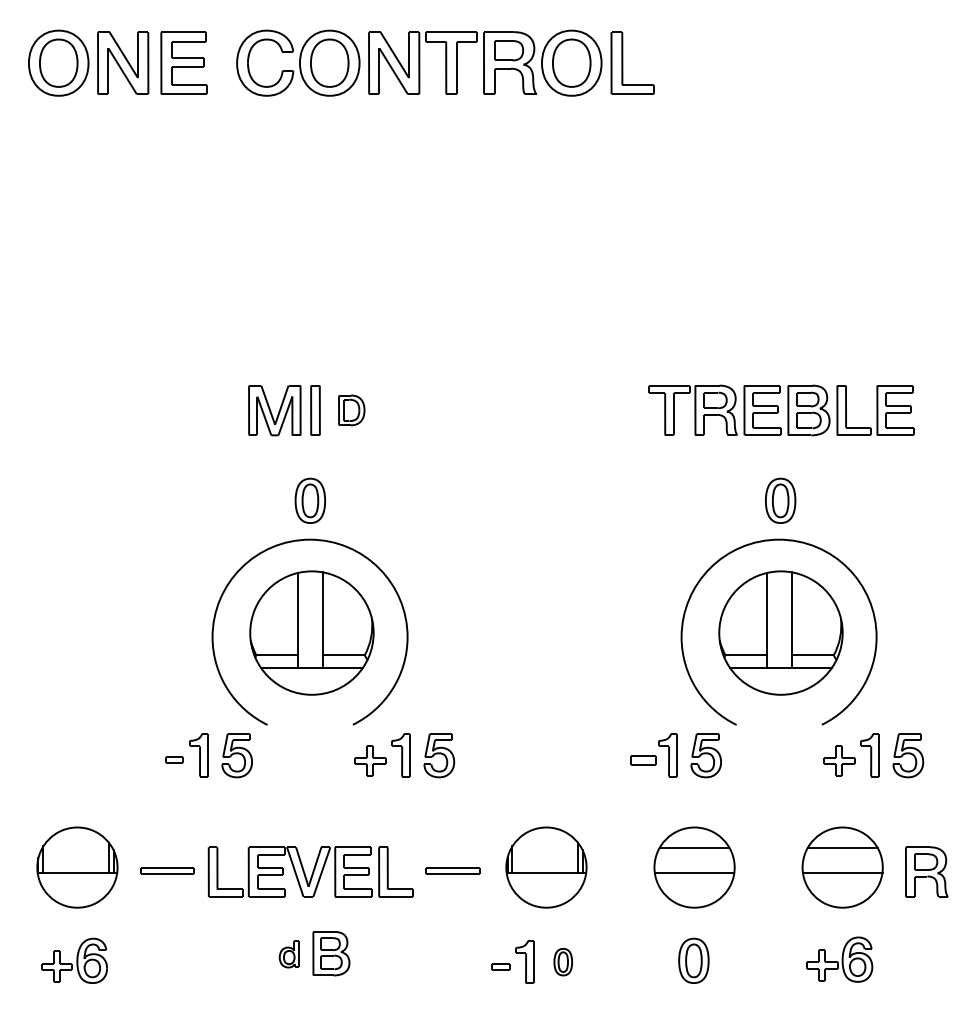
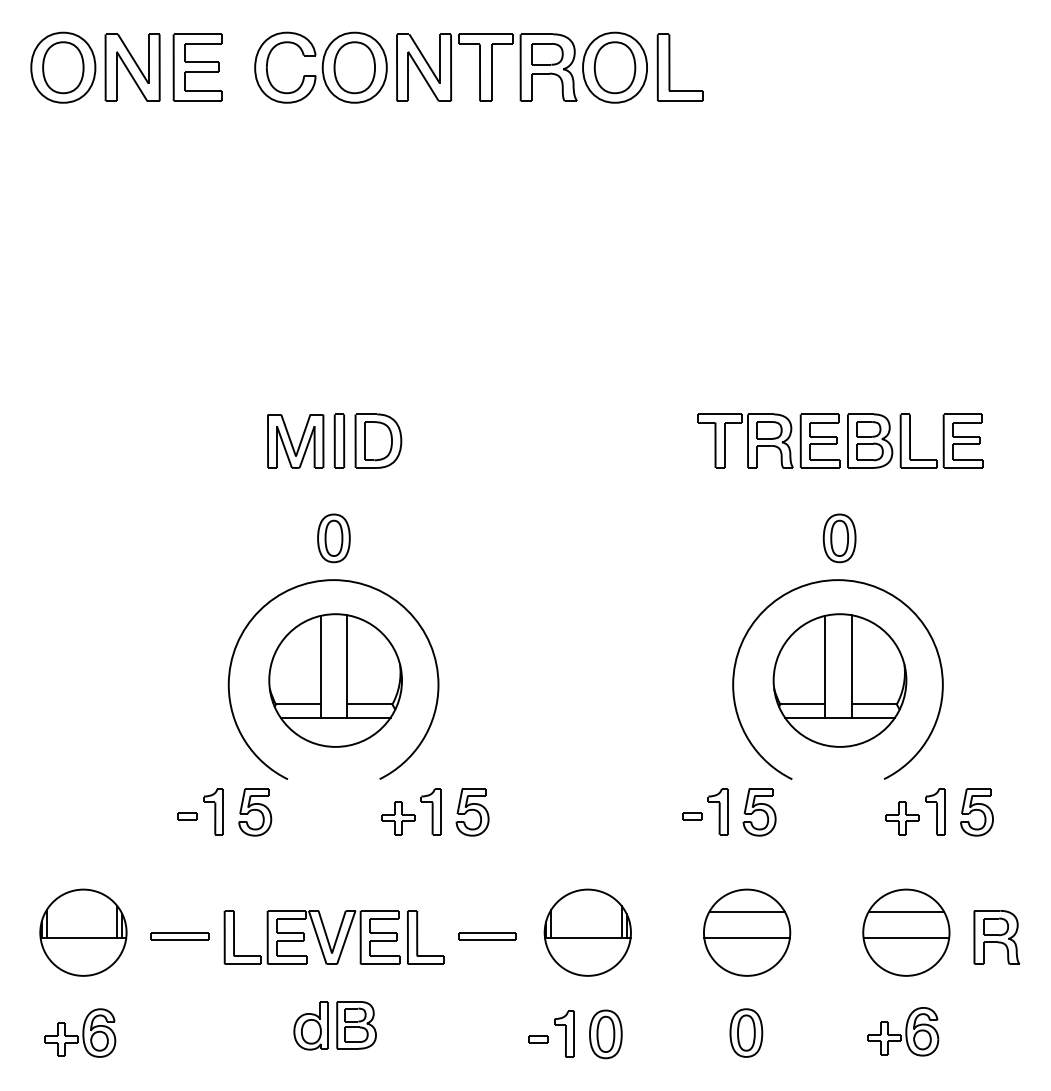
part: (351, 409) -> (378, 440), size x1.67
part: (643, 759) -> (692, 816), size x0.71
part: (288, 953) -> (310, 1025), size x1.67
part: (562, 962) -> (605, 1034), size x1.67

